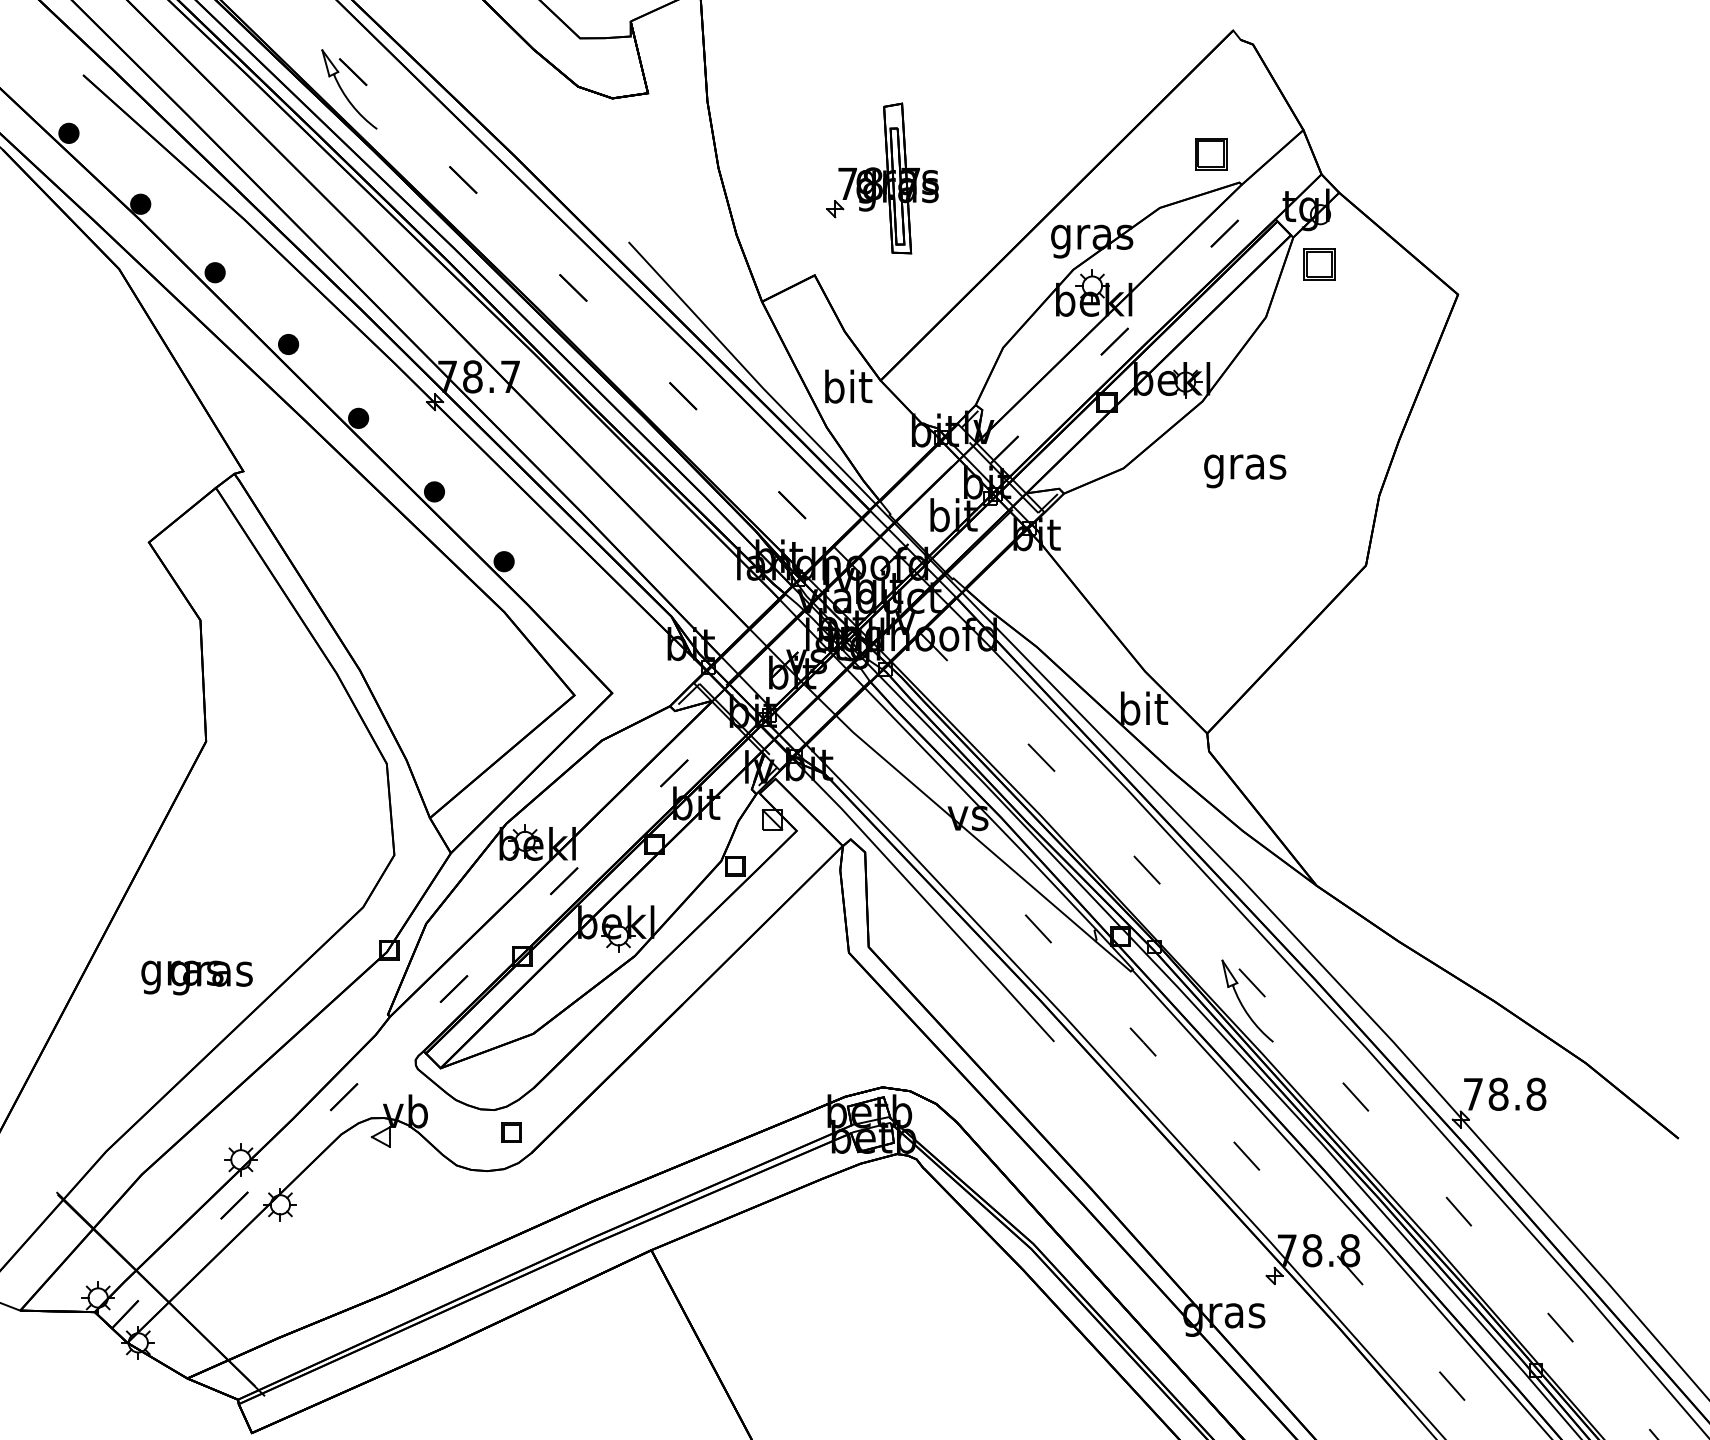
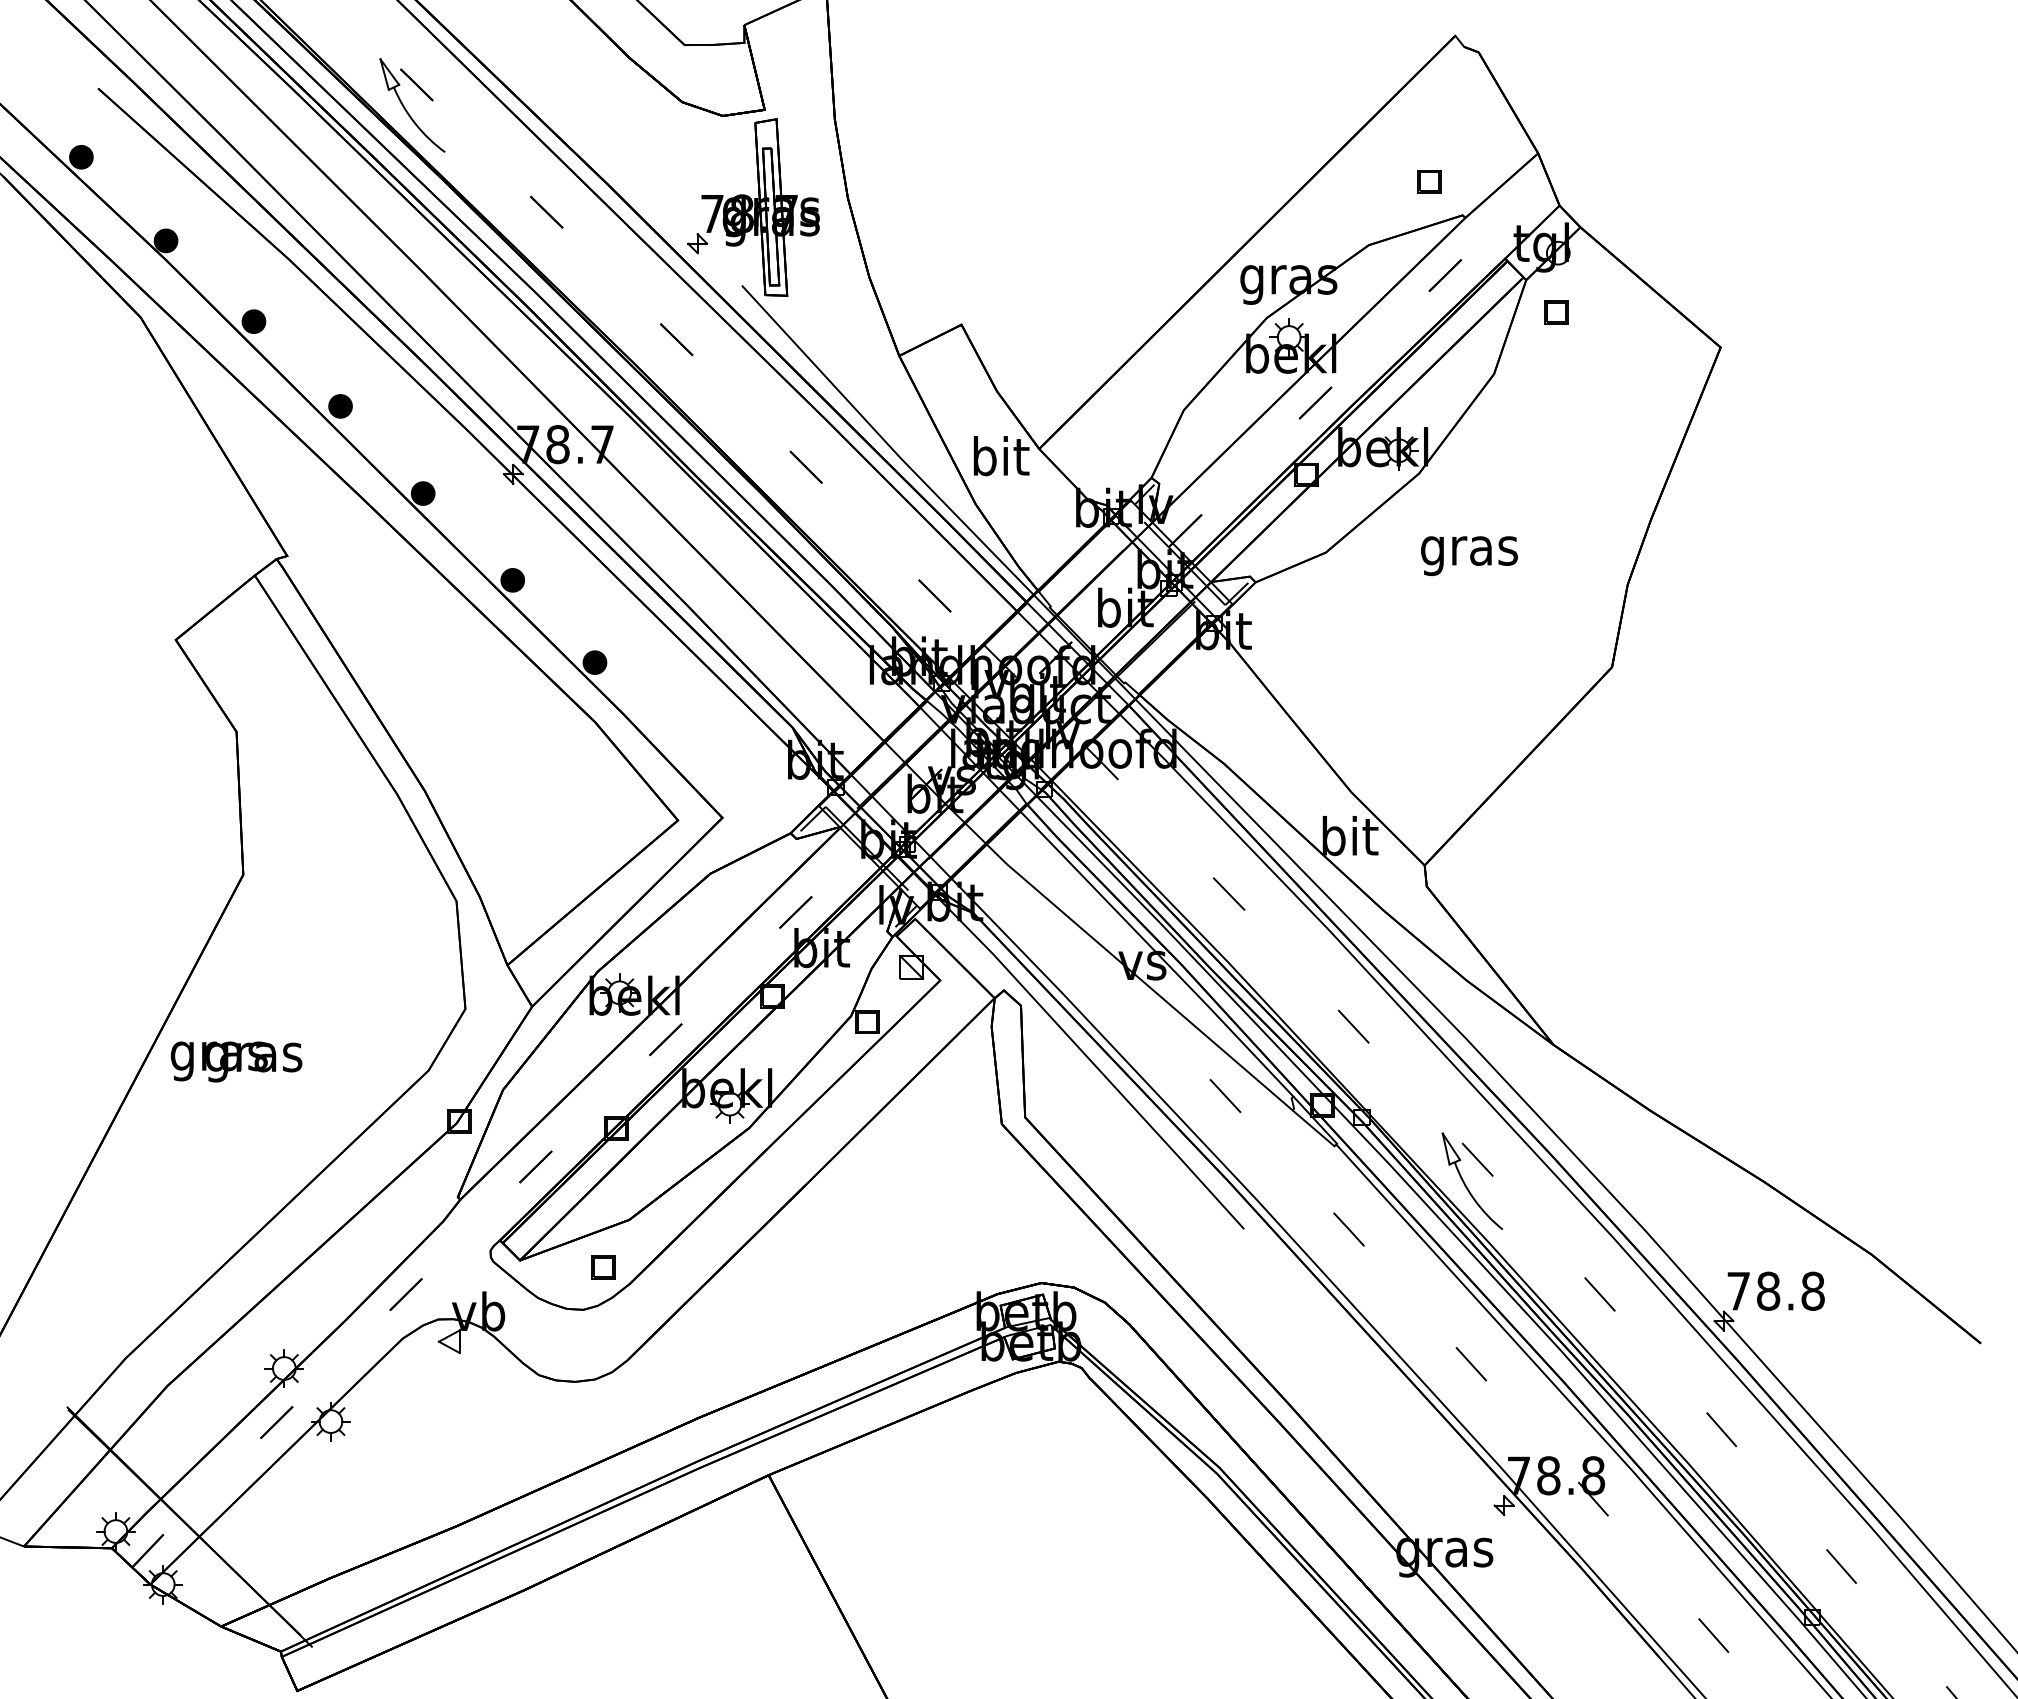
part: (1211, 153) -> (1429, 181), size x0.62
part: (882, 178) -> (753, 207), moved
part: (1318, 264) -> (1556, 312), size x0.62
text: (196, 977) -> (236, 1061), moved
part: (511, 1132) -> (603, 1267), moved

